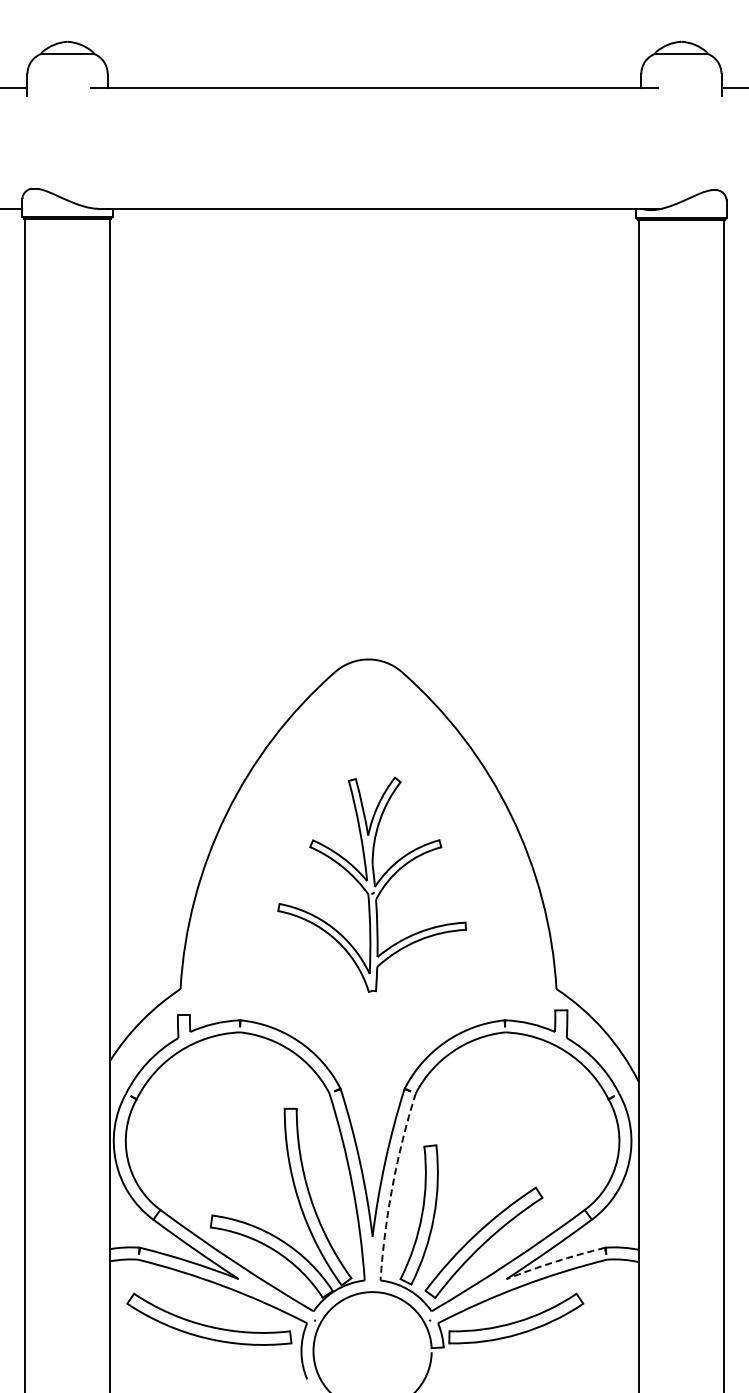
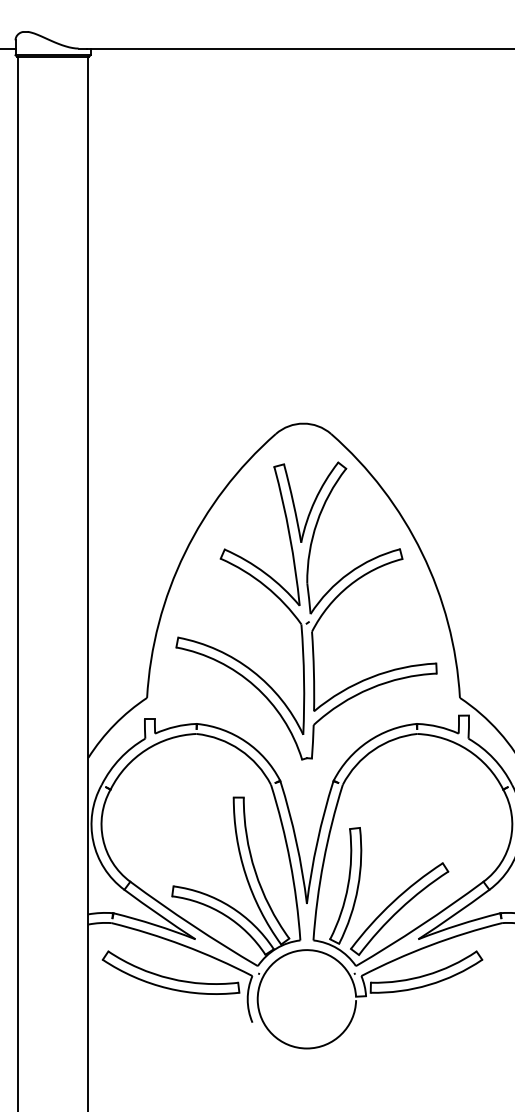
part: (371, 884) -> (305, 610), size x1.67
arc: (392, 1185) -> (323, 861), dashed -> solid
arc: (555, 1261) -> (459, 924), dashed -> solid

